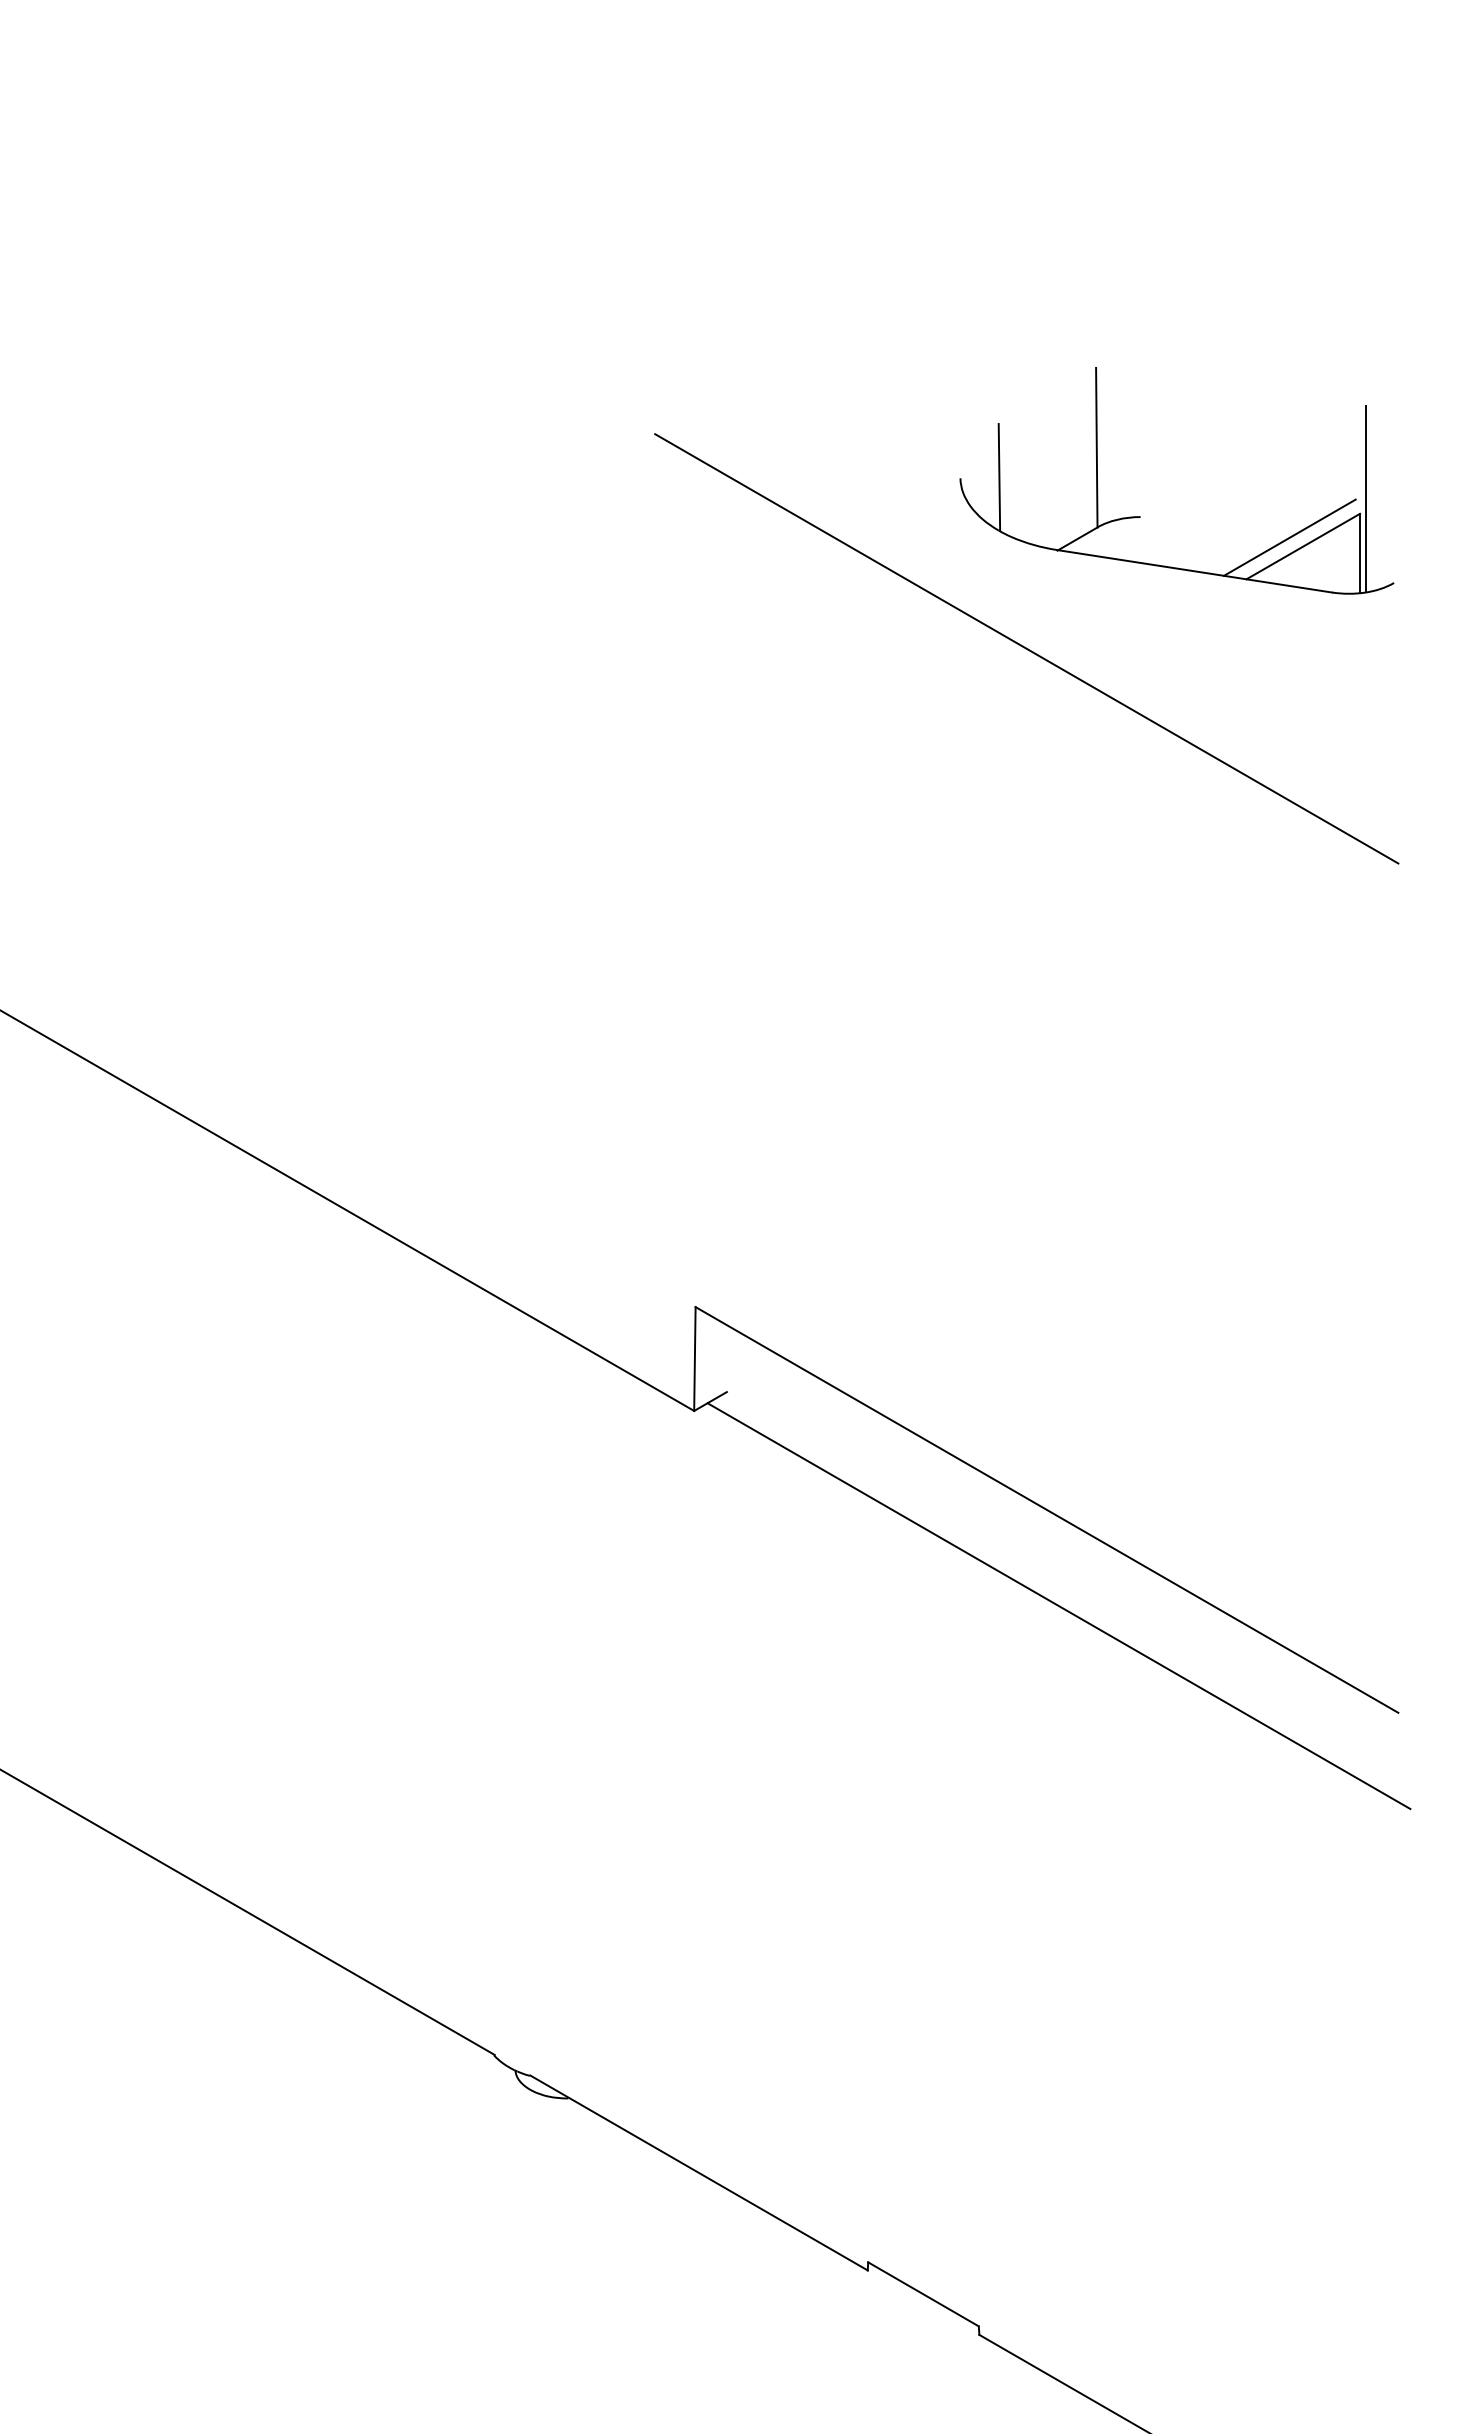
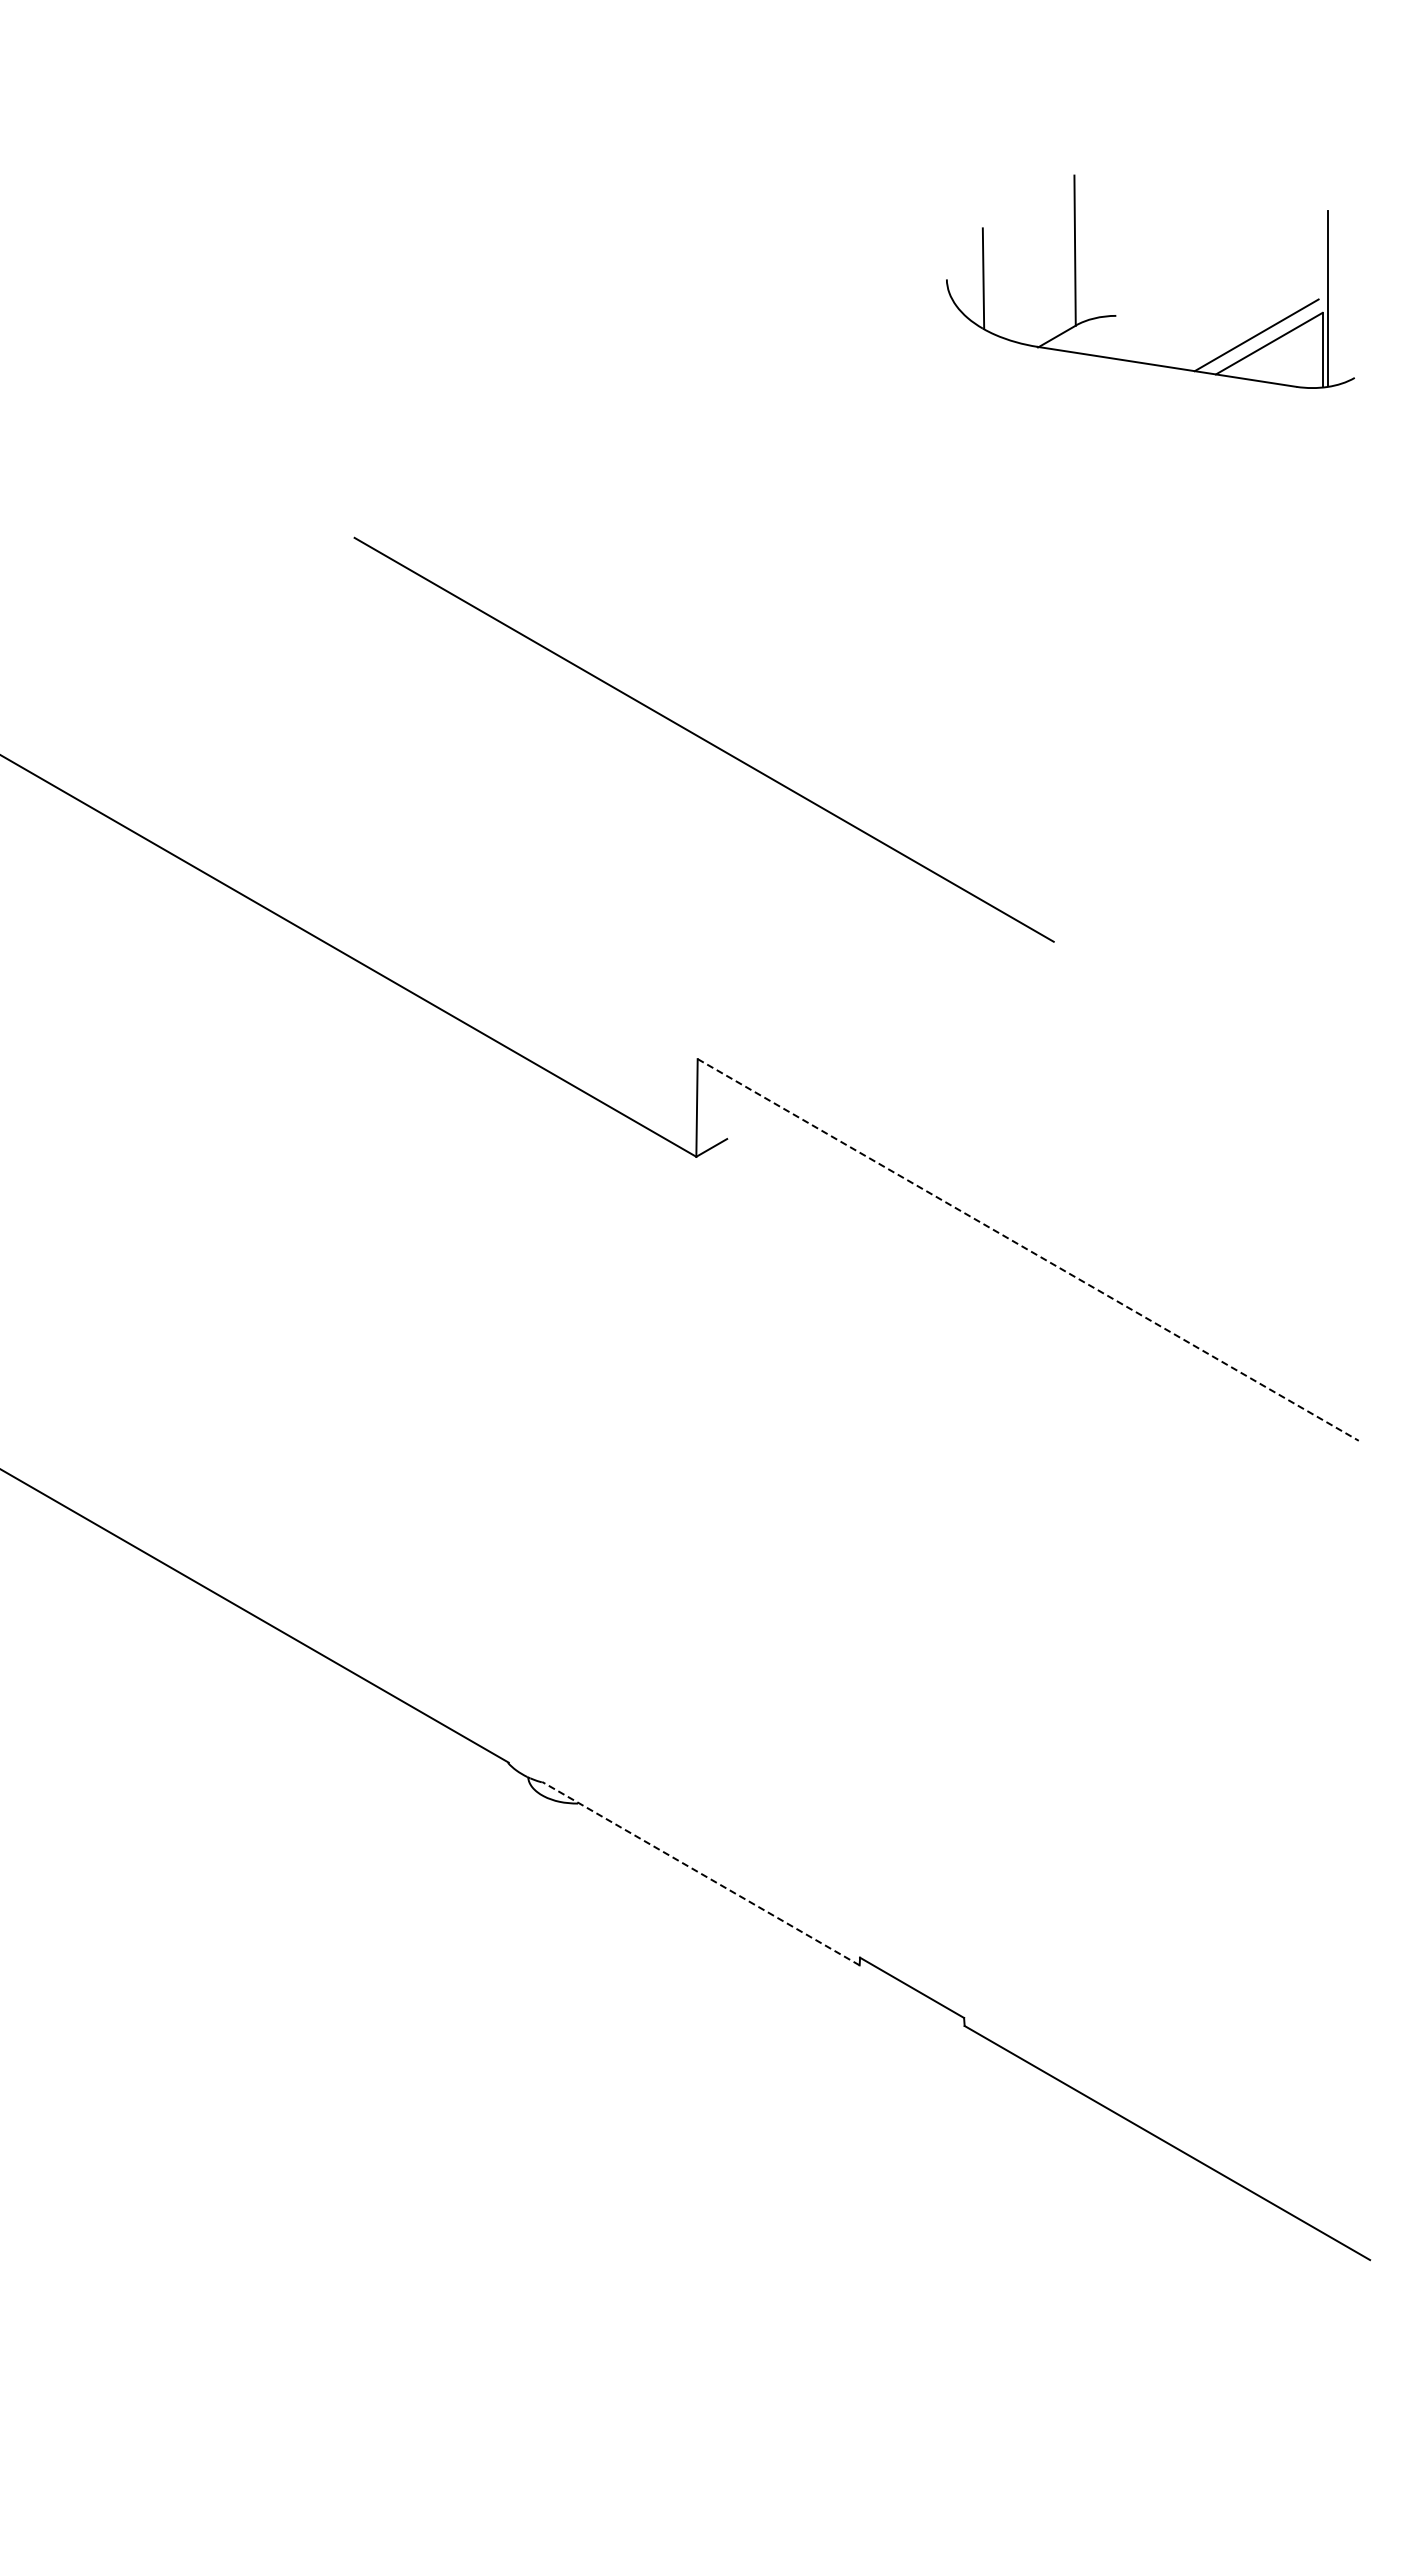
line: (1025, 648) -> (703, 739), moved
line: (1047, 1509) -> (1028, 1249), solid -> dashed
line: (1058, 1606) -> (1039, 1340), removed
line: (698, 2172) -> (700, 1873), solid -> dashed

